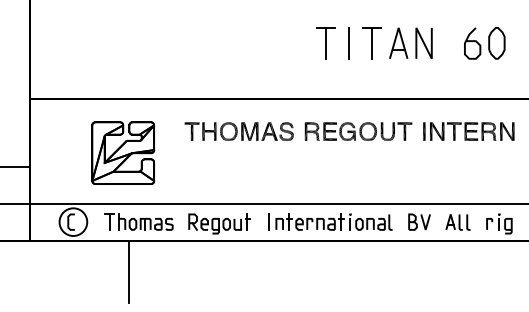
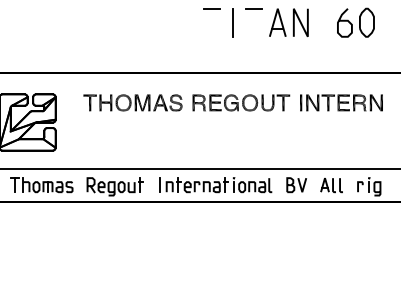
line: (325, 42) -> (211, 21), removed
line: (372, 42) -> (253, 21), removed
line: (128, 271) -> (32, 229), removed

